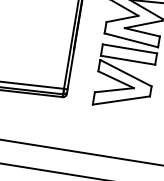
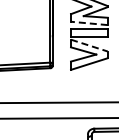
line: (130, 40) -> (88, 23), solid -> dashed
line: (126, 73) -> (89, 45), solid -> dashed

